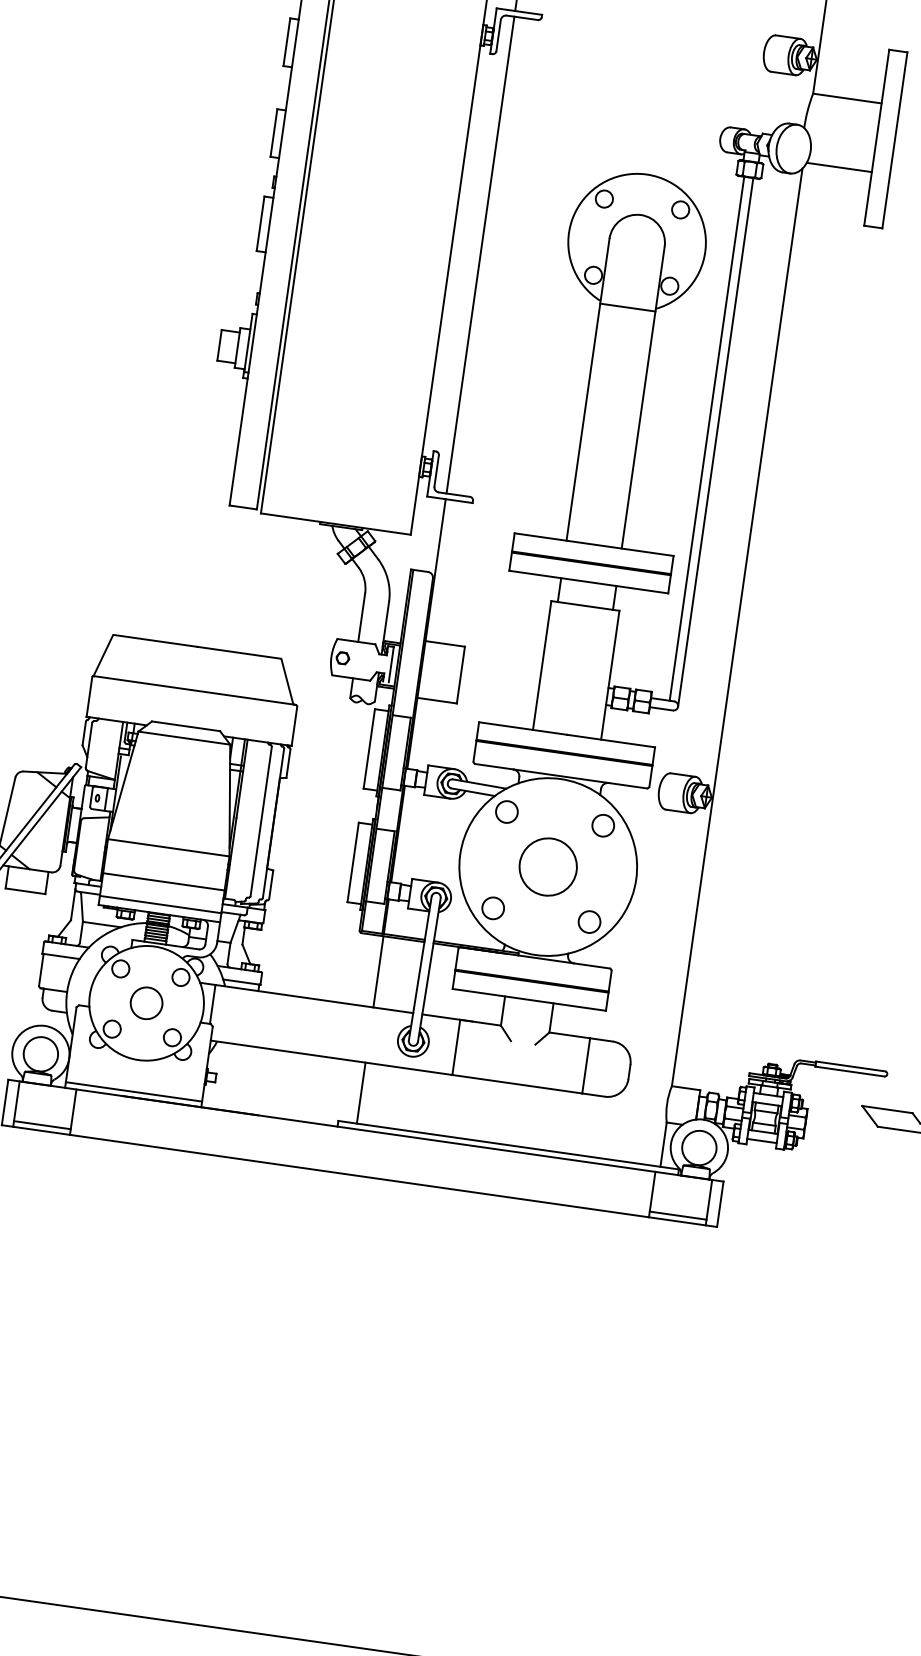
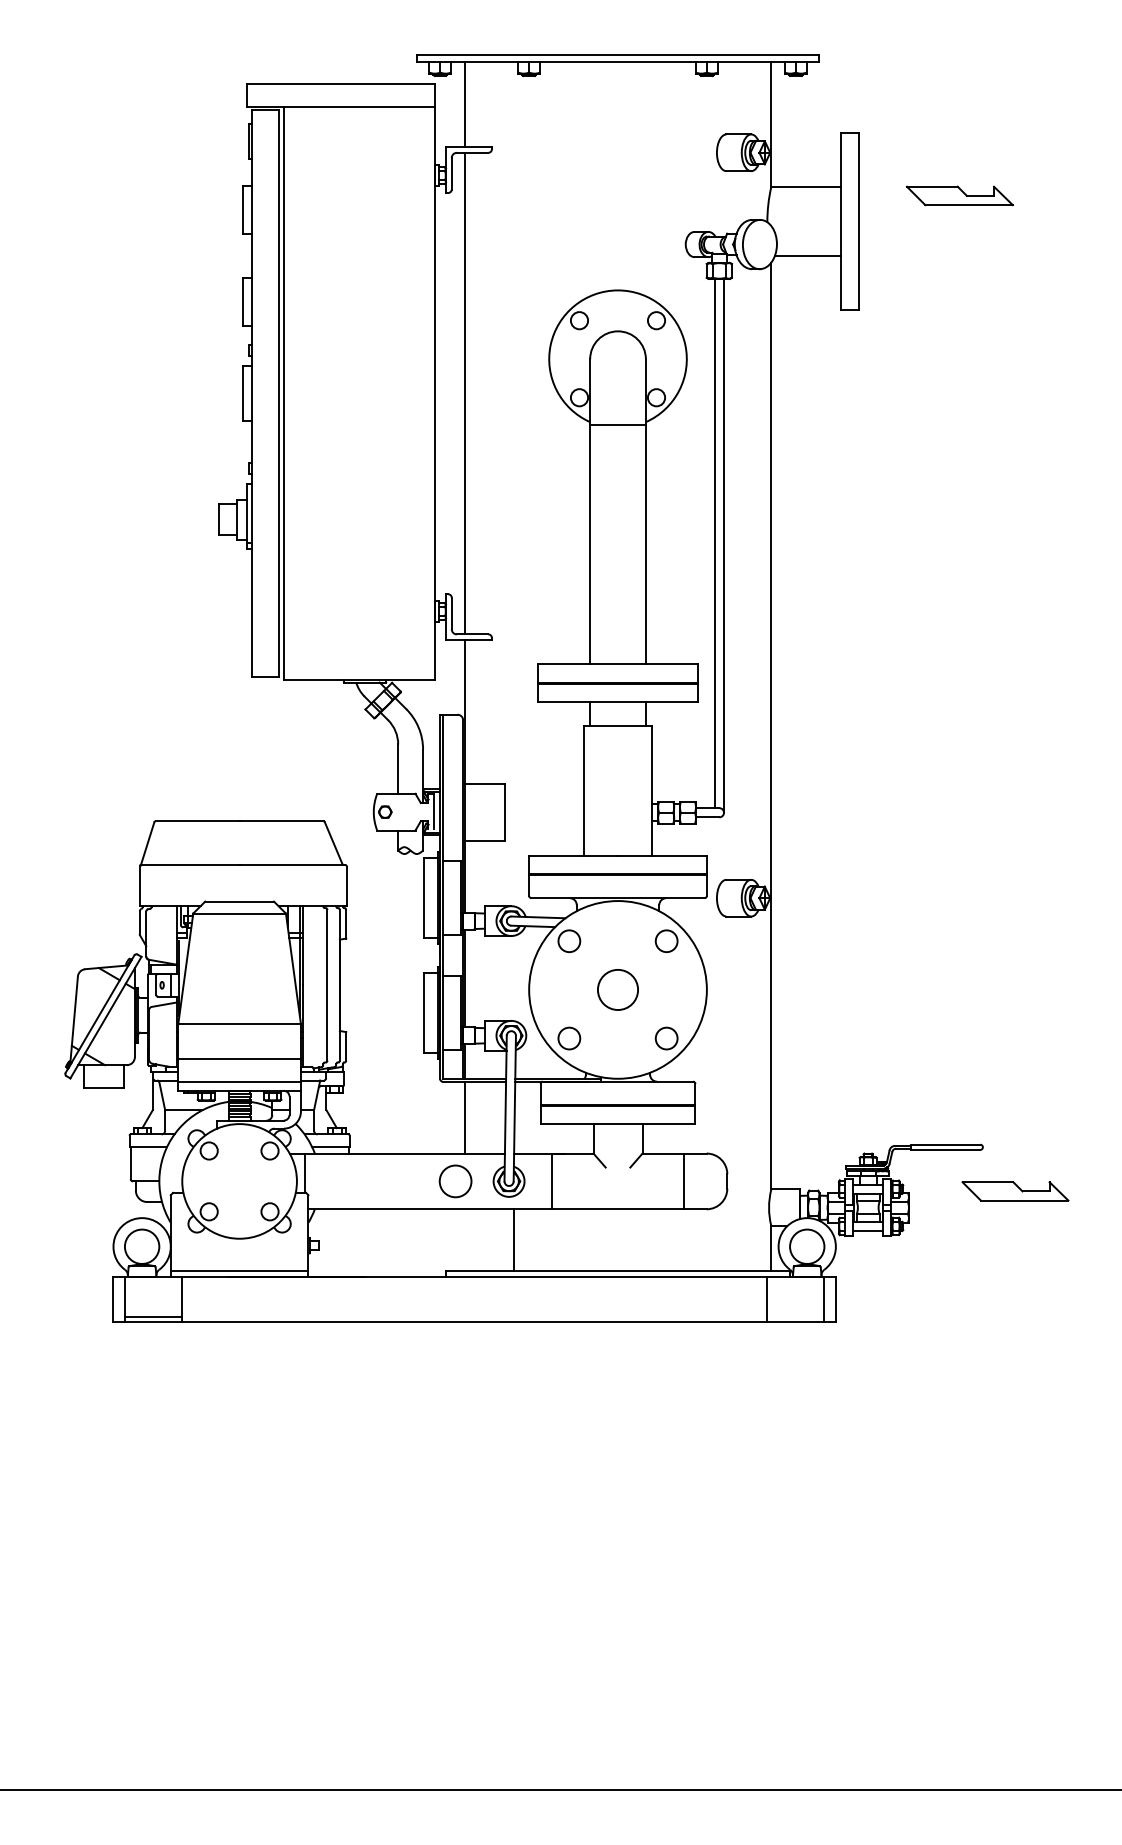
circle: (547, 866) -> (617, 989), size x0.7
circle: (146, 1003) -> (455, 1181), moved
line: (361, 1092) -> (513, 1239), moved
line: (677, 1215) -> (795, 1316), removed

